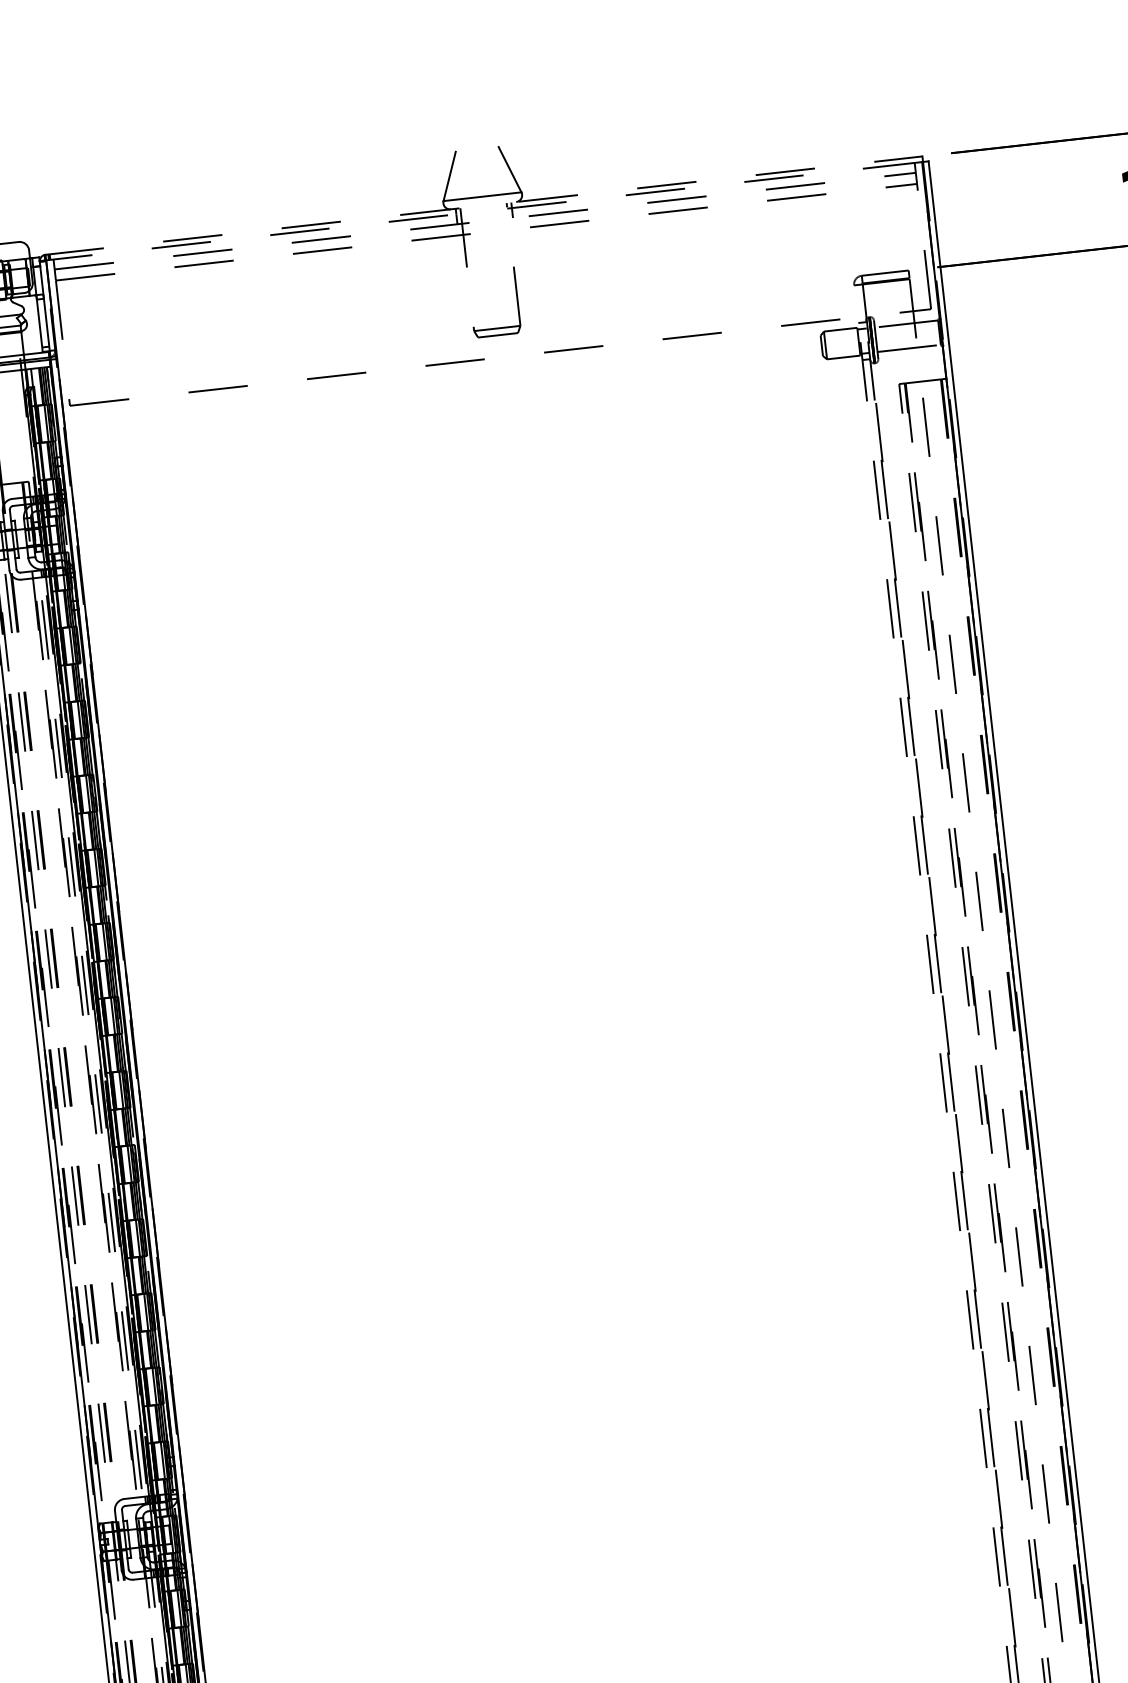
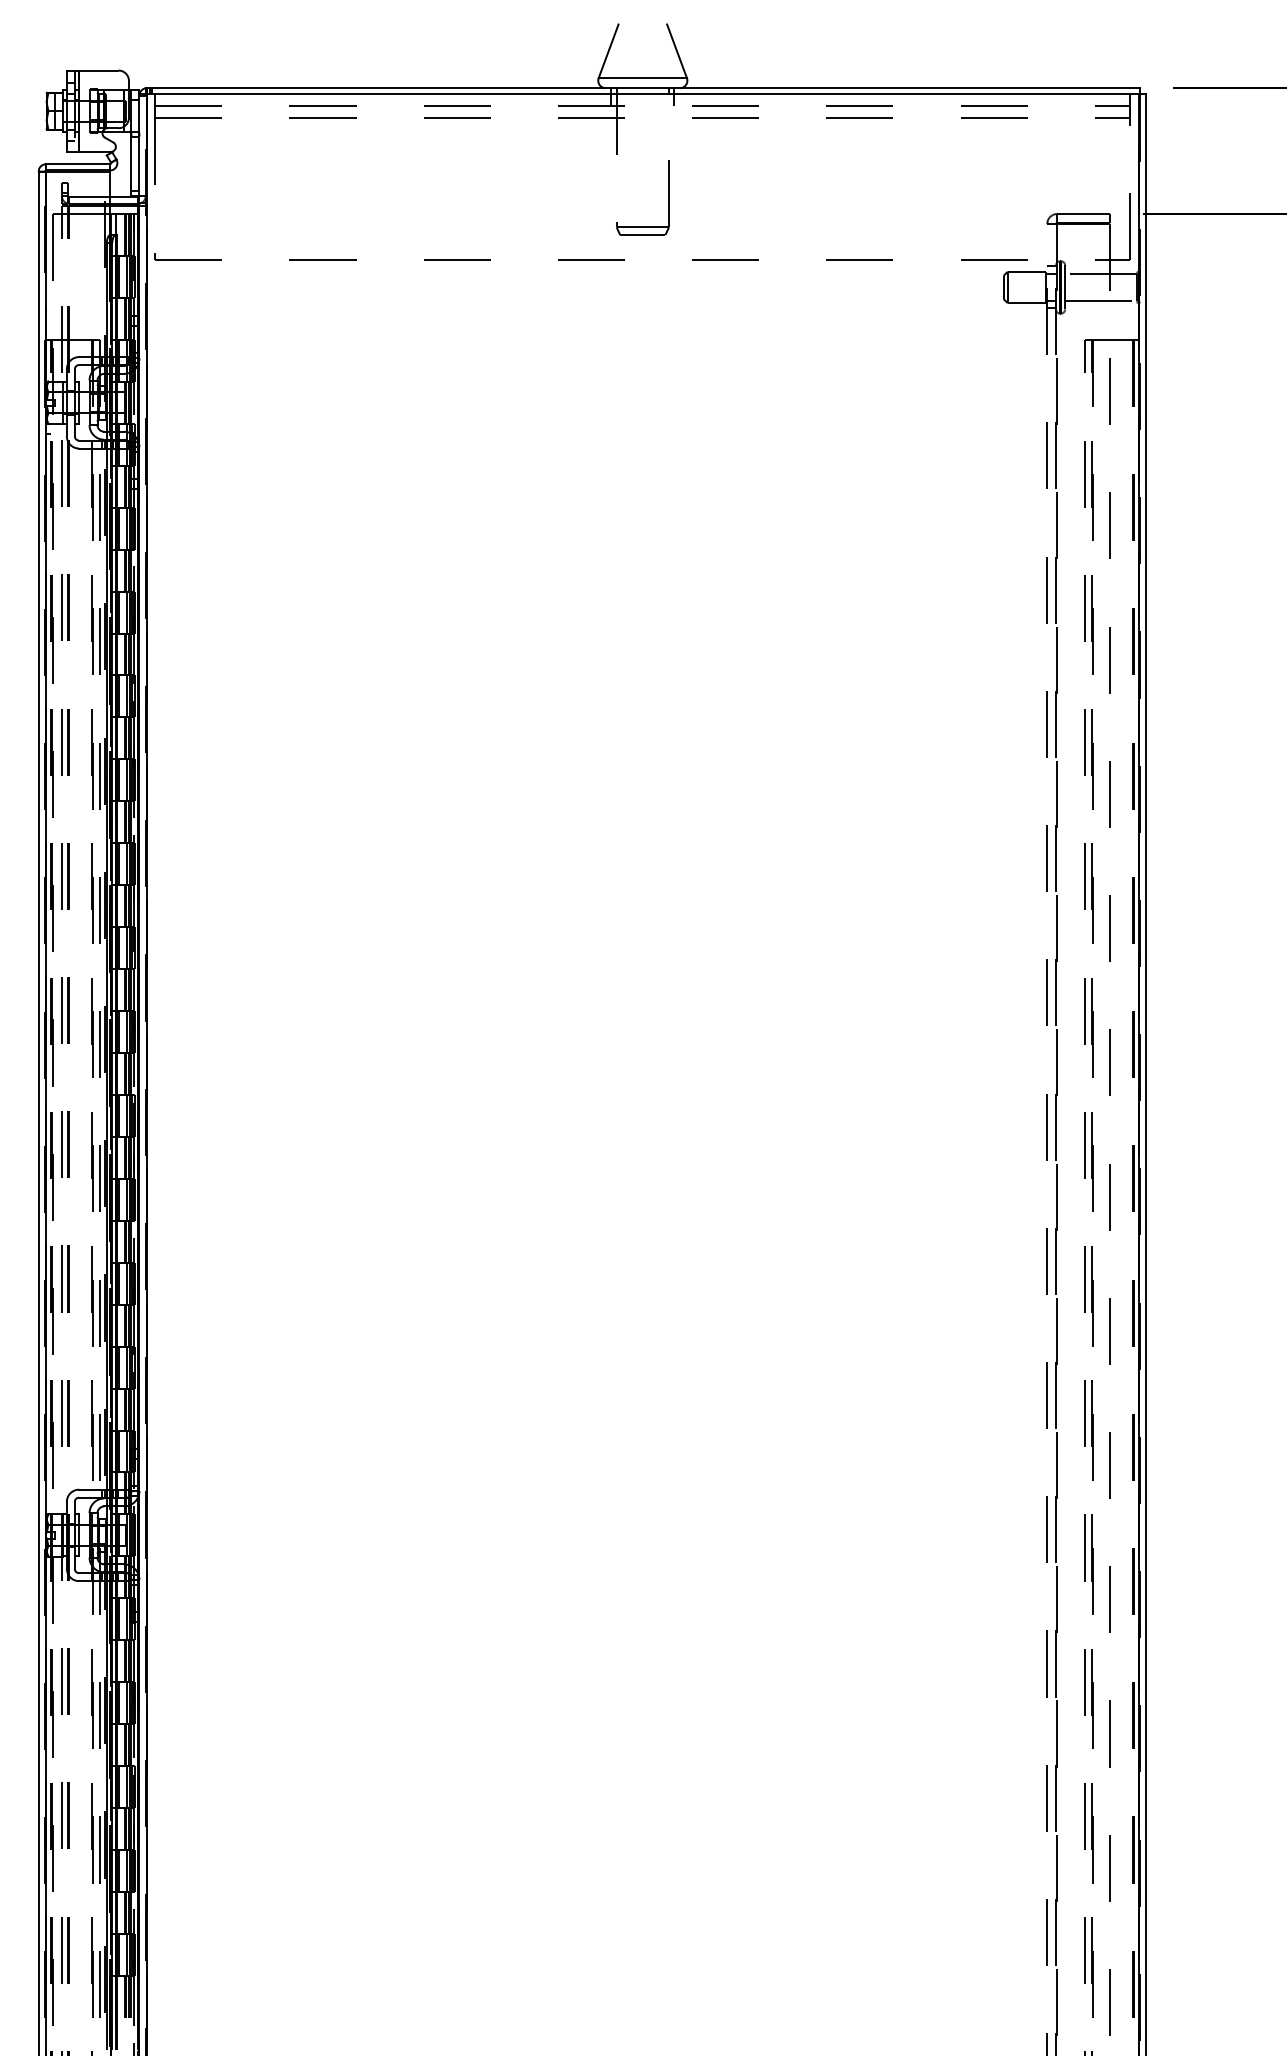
line: (484, 205) -> (643, 88), dashed -> solid
line: (483, 211) -> (642, 94), dashed -> solid

